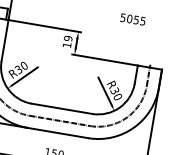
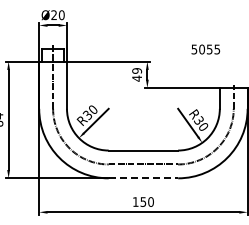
text: (132, 19) -> (205, 49), moved
text: (66, 45) -> (136, 78), 19 -> 49
line: (57, 133) -> (143, 178), solid -> dashed

